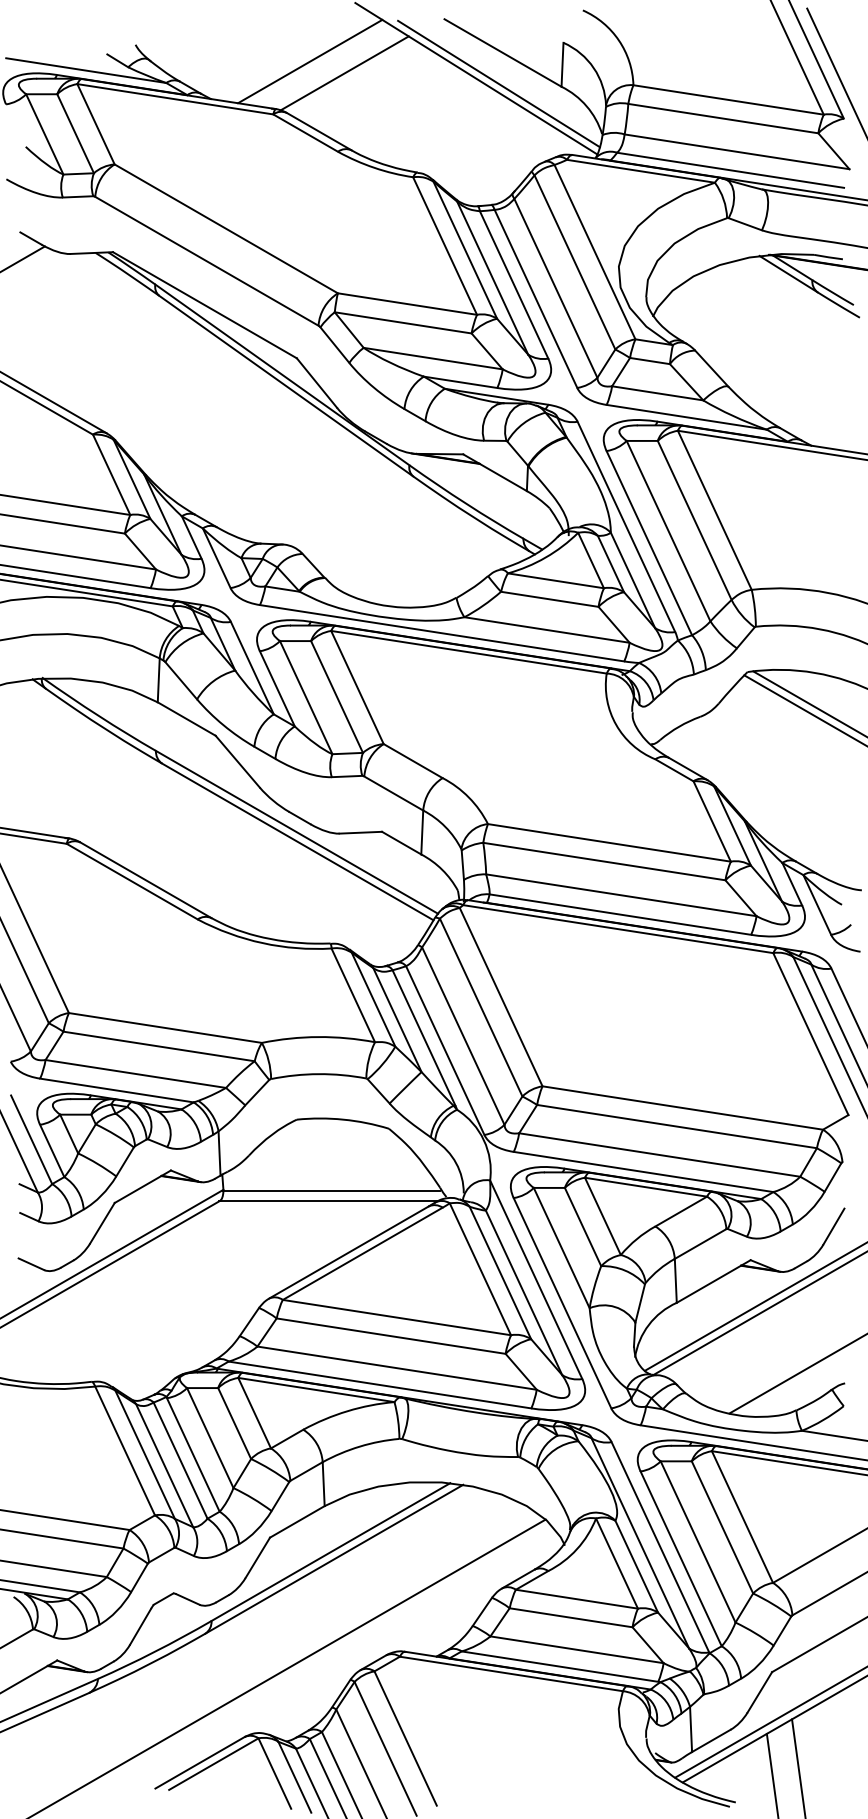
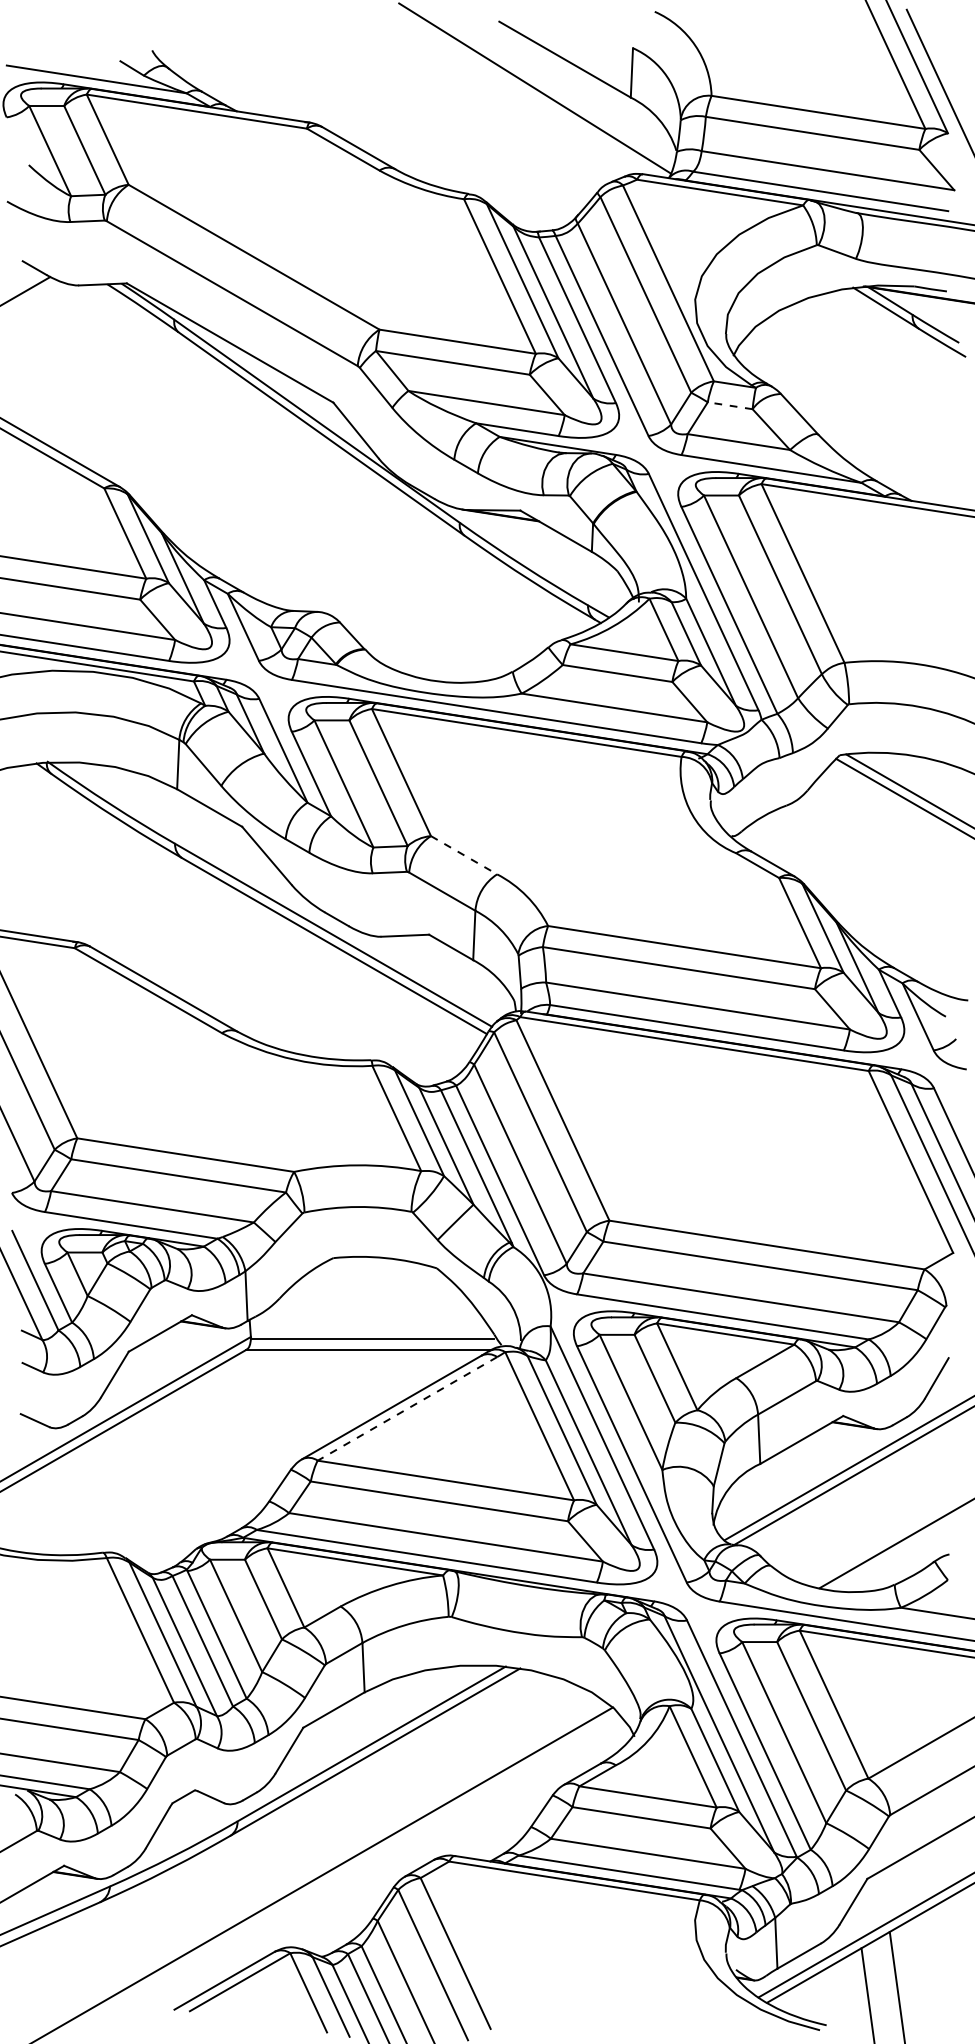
line: (310, 61) -> (348, 69), removed
line: (344, 73) -> (386, 82), removed
line: (498, 84) -> (560, 94), removed
line: (650, 360) -> (730, 405), solid -> dashed
line: (413, 761) -> (464, 855), solid -> dashed
line: (362, 1253) -> (407, 1408), solid -> dashed

